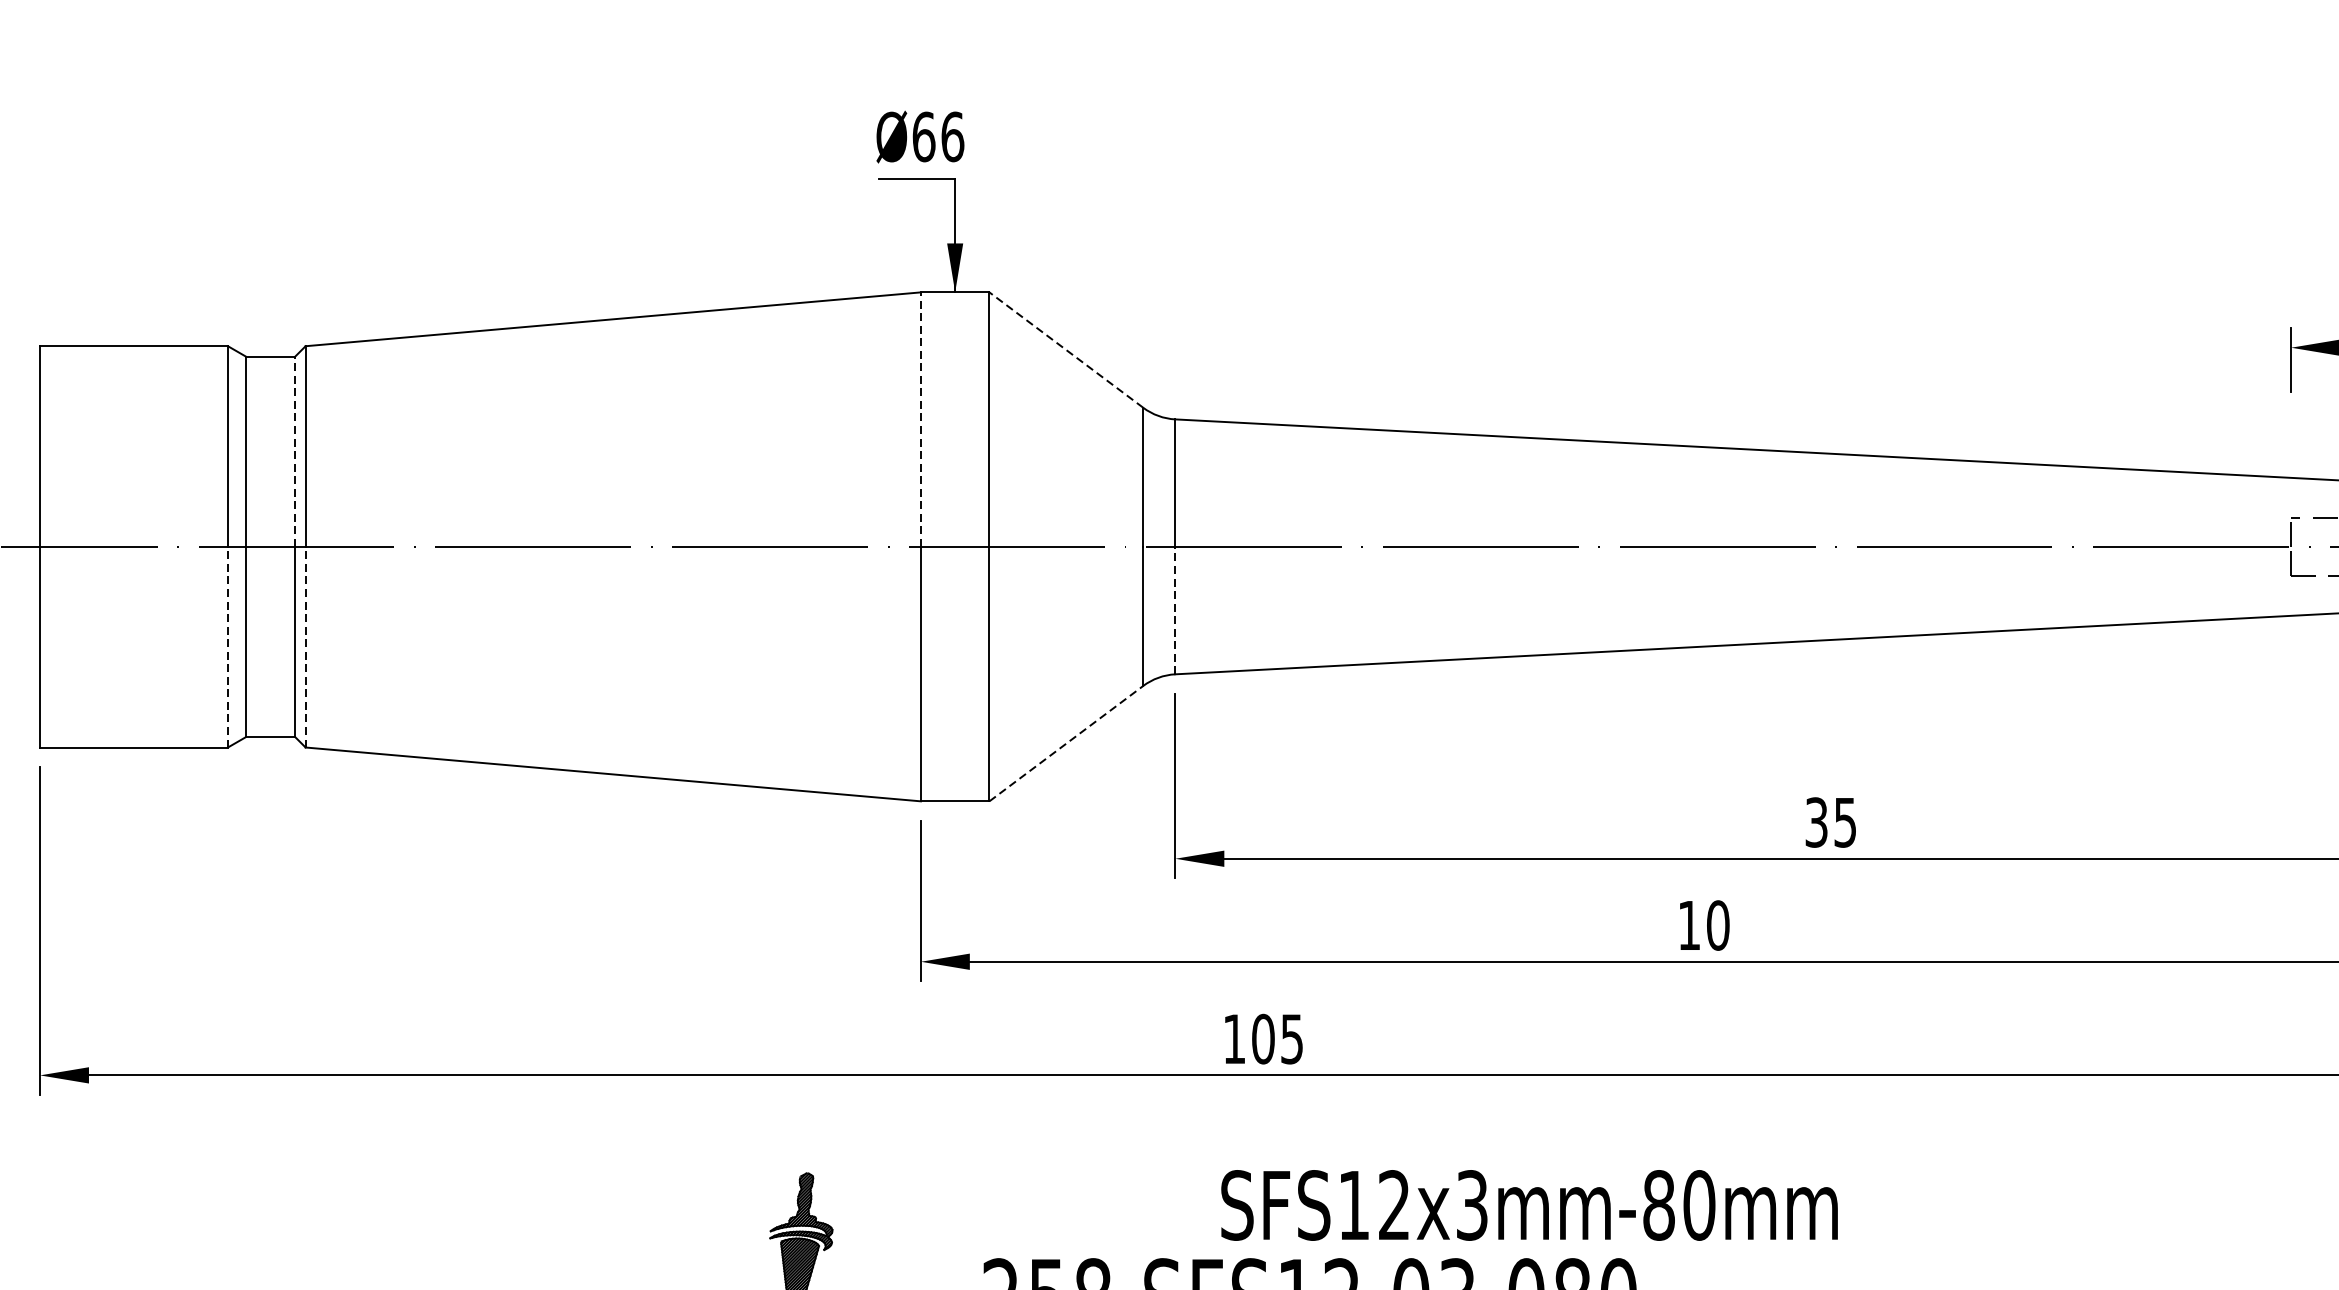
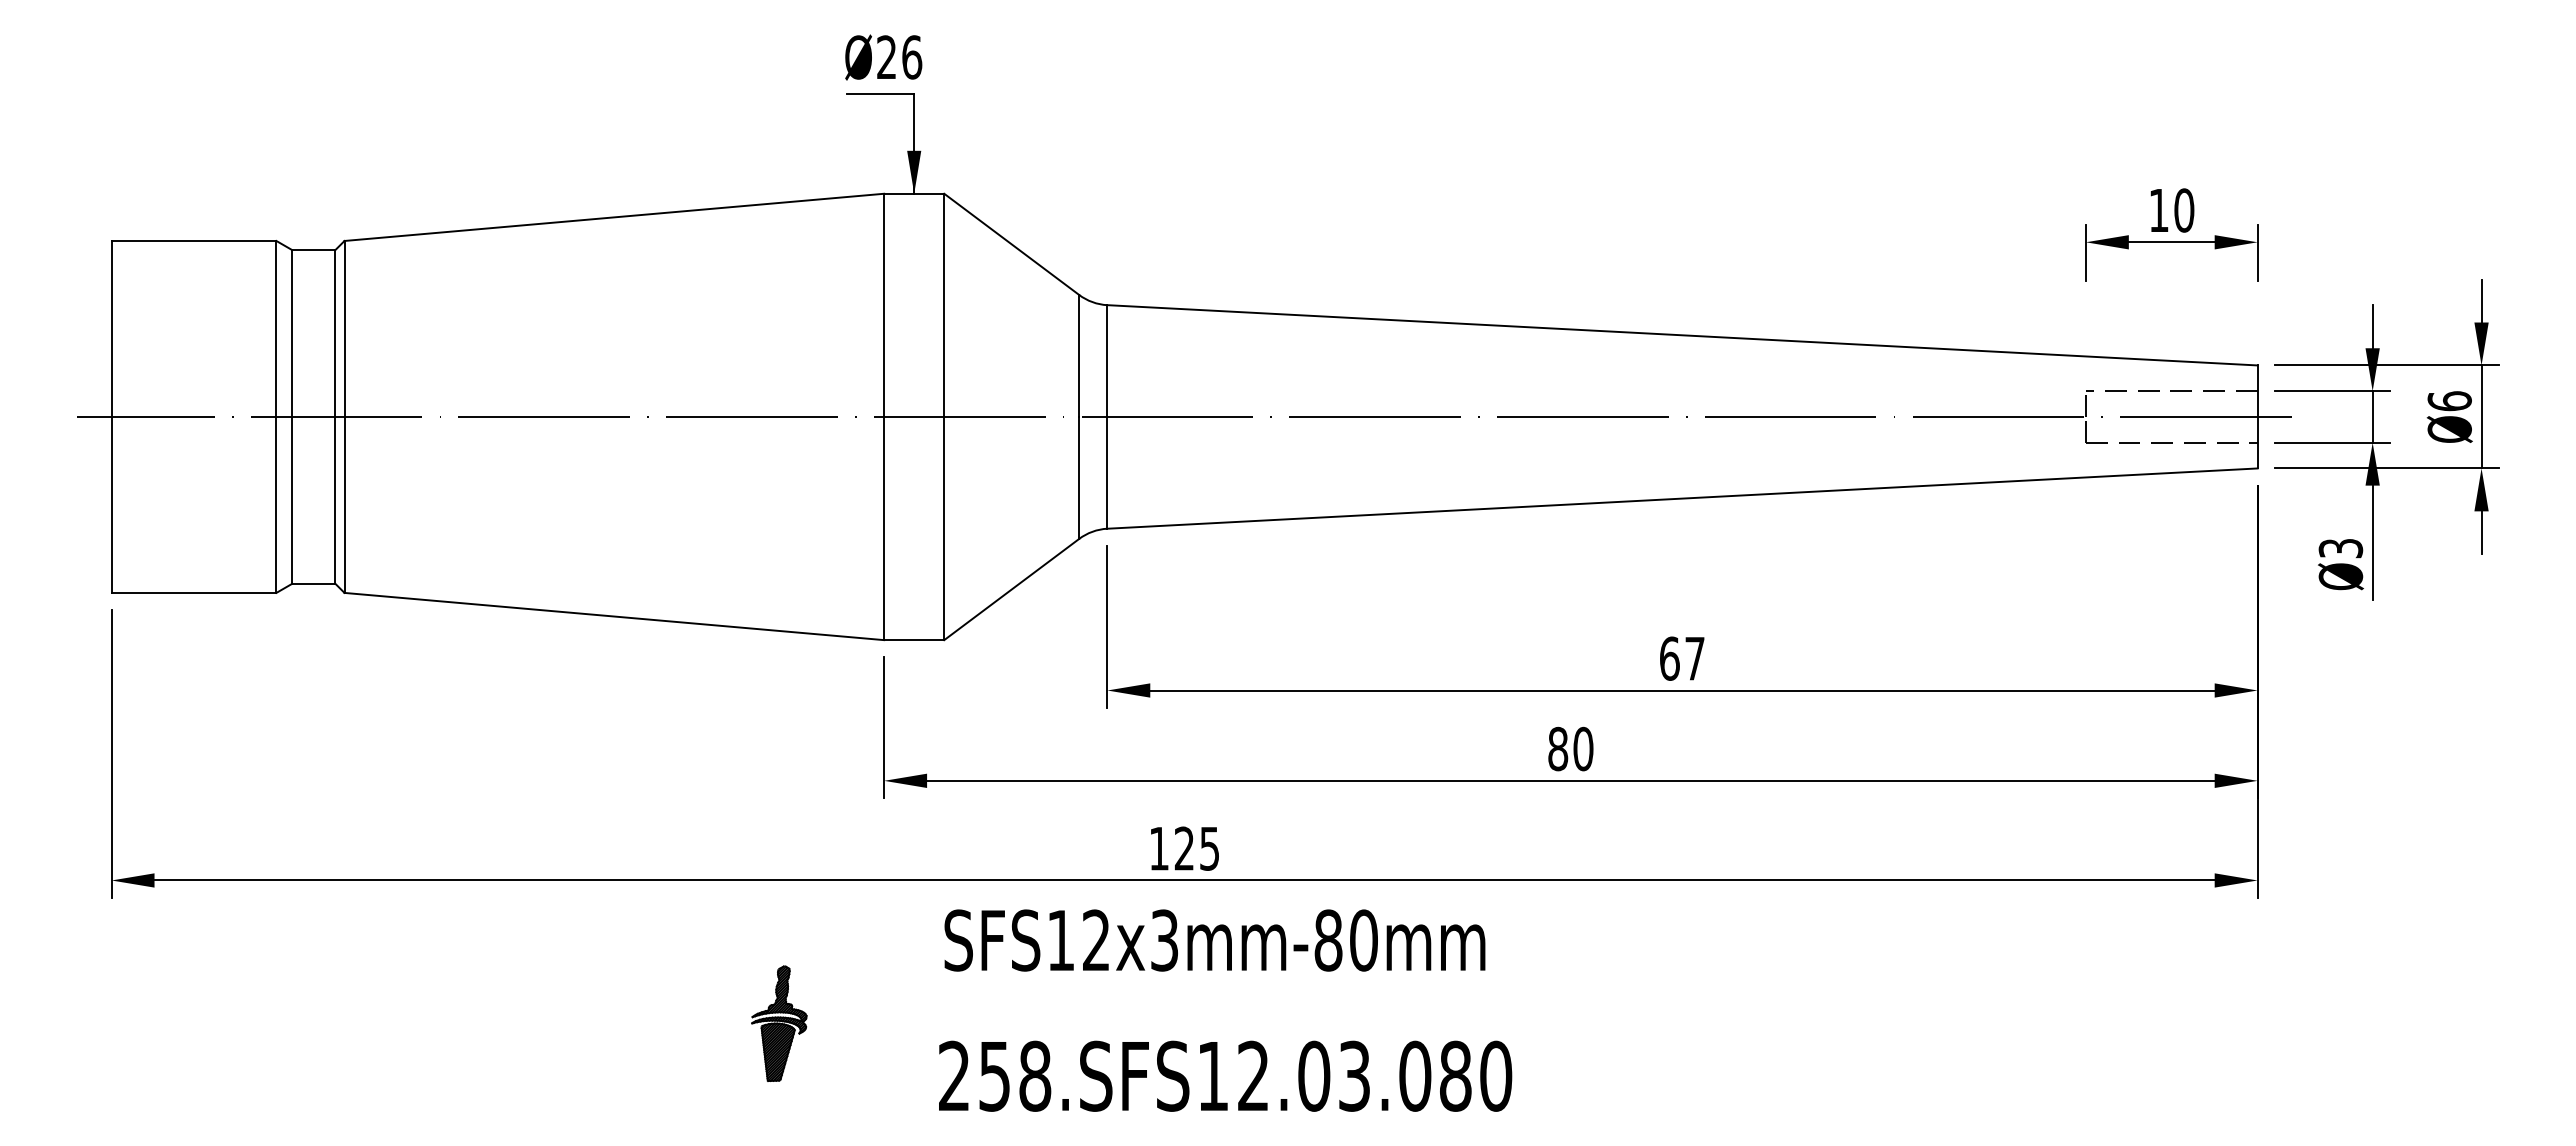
text: (923, 137) -> (886, 57), Ø66 -> Ø26
line: (1066, 350) -> (1011, 244), dashed -> solid
line: (921, 419) -> (884, 305), dashed -> solid
line: (295, 451) -> (335, 333), dashed -> solid
line: (1175, 610) -> (1107, 472), dashed -> solid
line: (228, 646) -> (276, 504), dashed -> solid
line: (305, 646) -> (344, 504), dashed -> solid
line: (1067, 743) -> (1012, 589), dashed -> solid
text: (1831, 822) -> (1682, 658), 35 -> 67
text: (1689, 924) -> (1558, 748), 10 -> 80
text: (1263, 1038) -> (1184, 848), 105 -> 125
text: (1529, 1205) -> (1214, 940), moved

